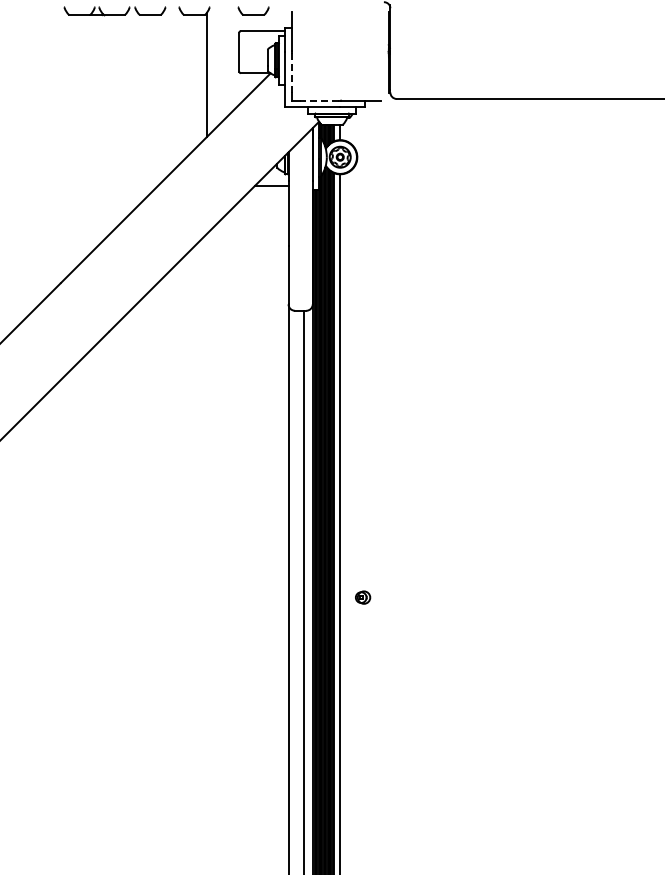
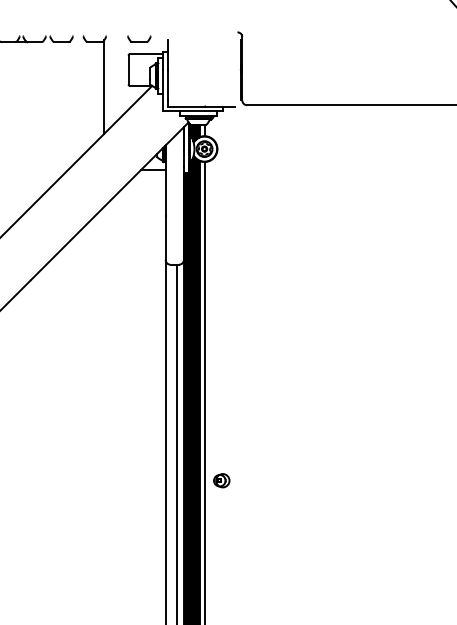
line: (291, 72) -> (167, 85), dashed -> solid
line: (319, 100) -> (188, 106), dashed -> solid
part: (362, 597) -> (221, 480), size x1.43

